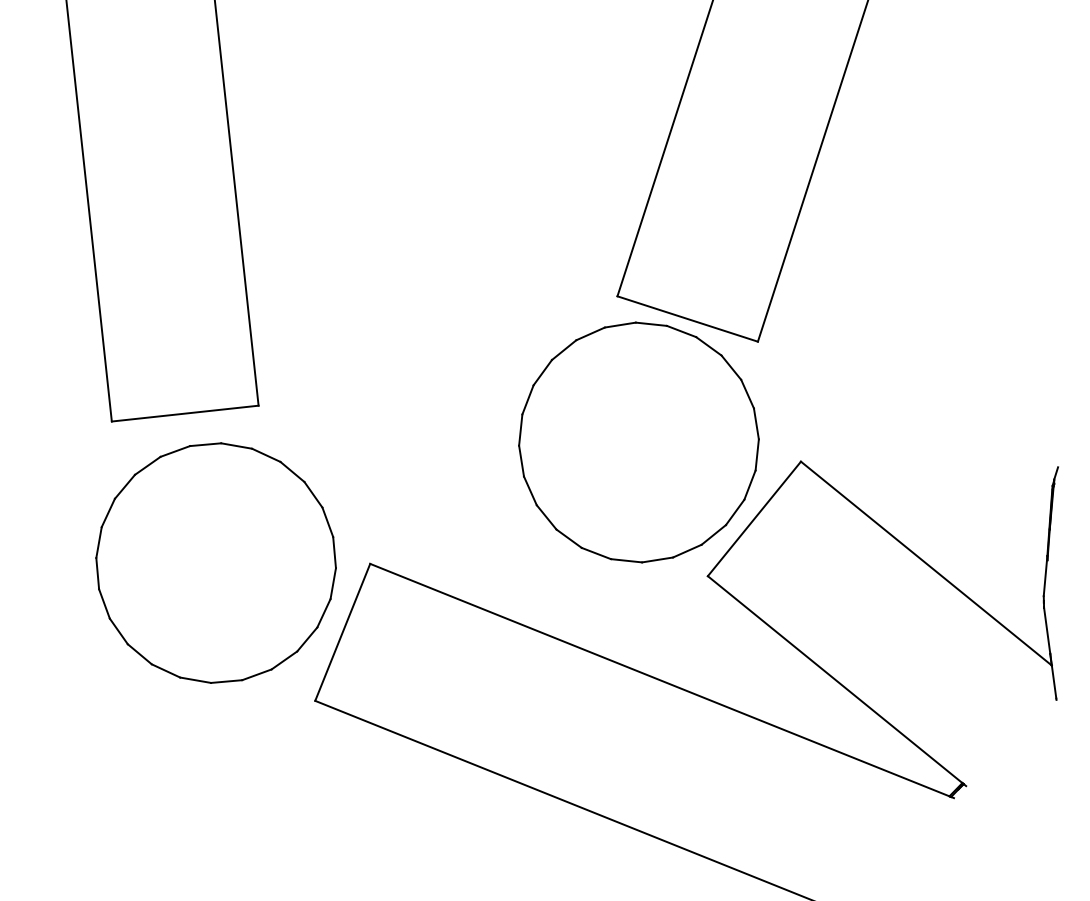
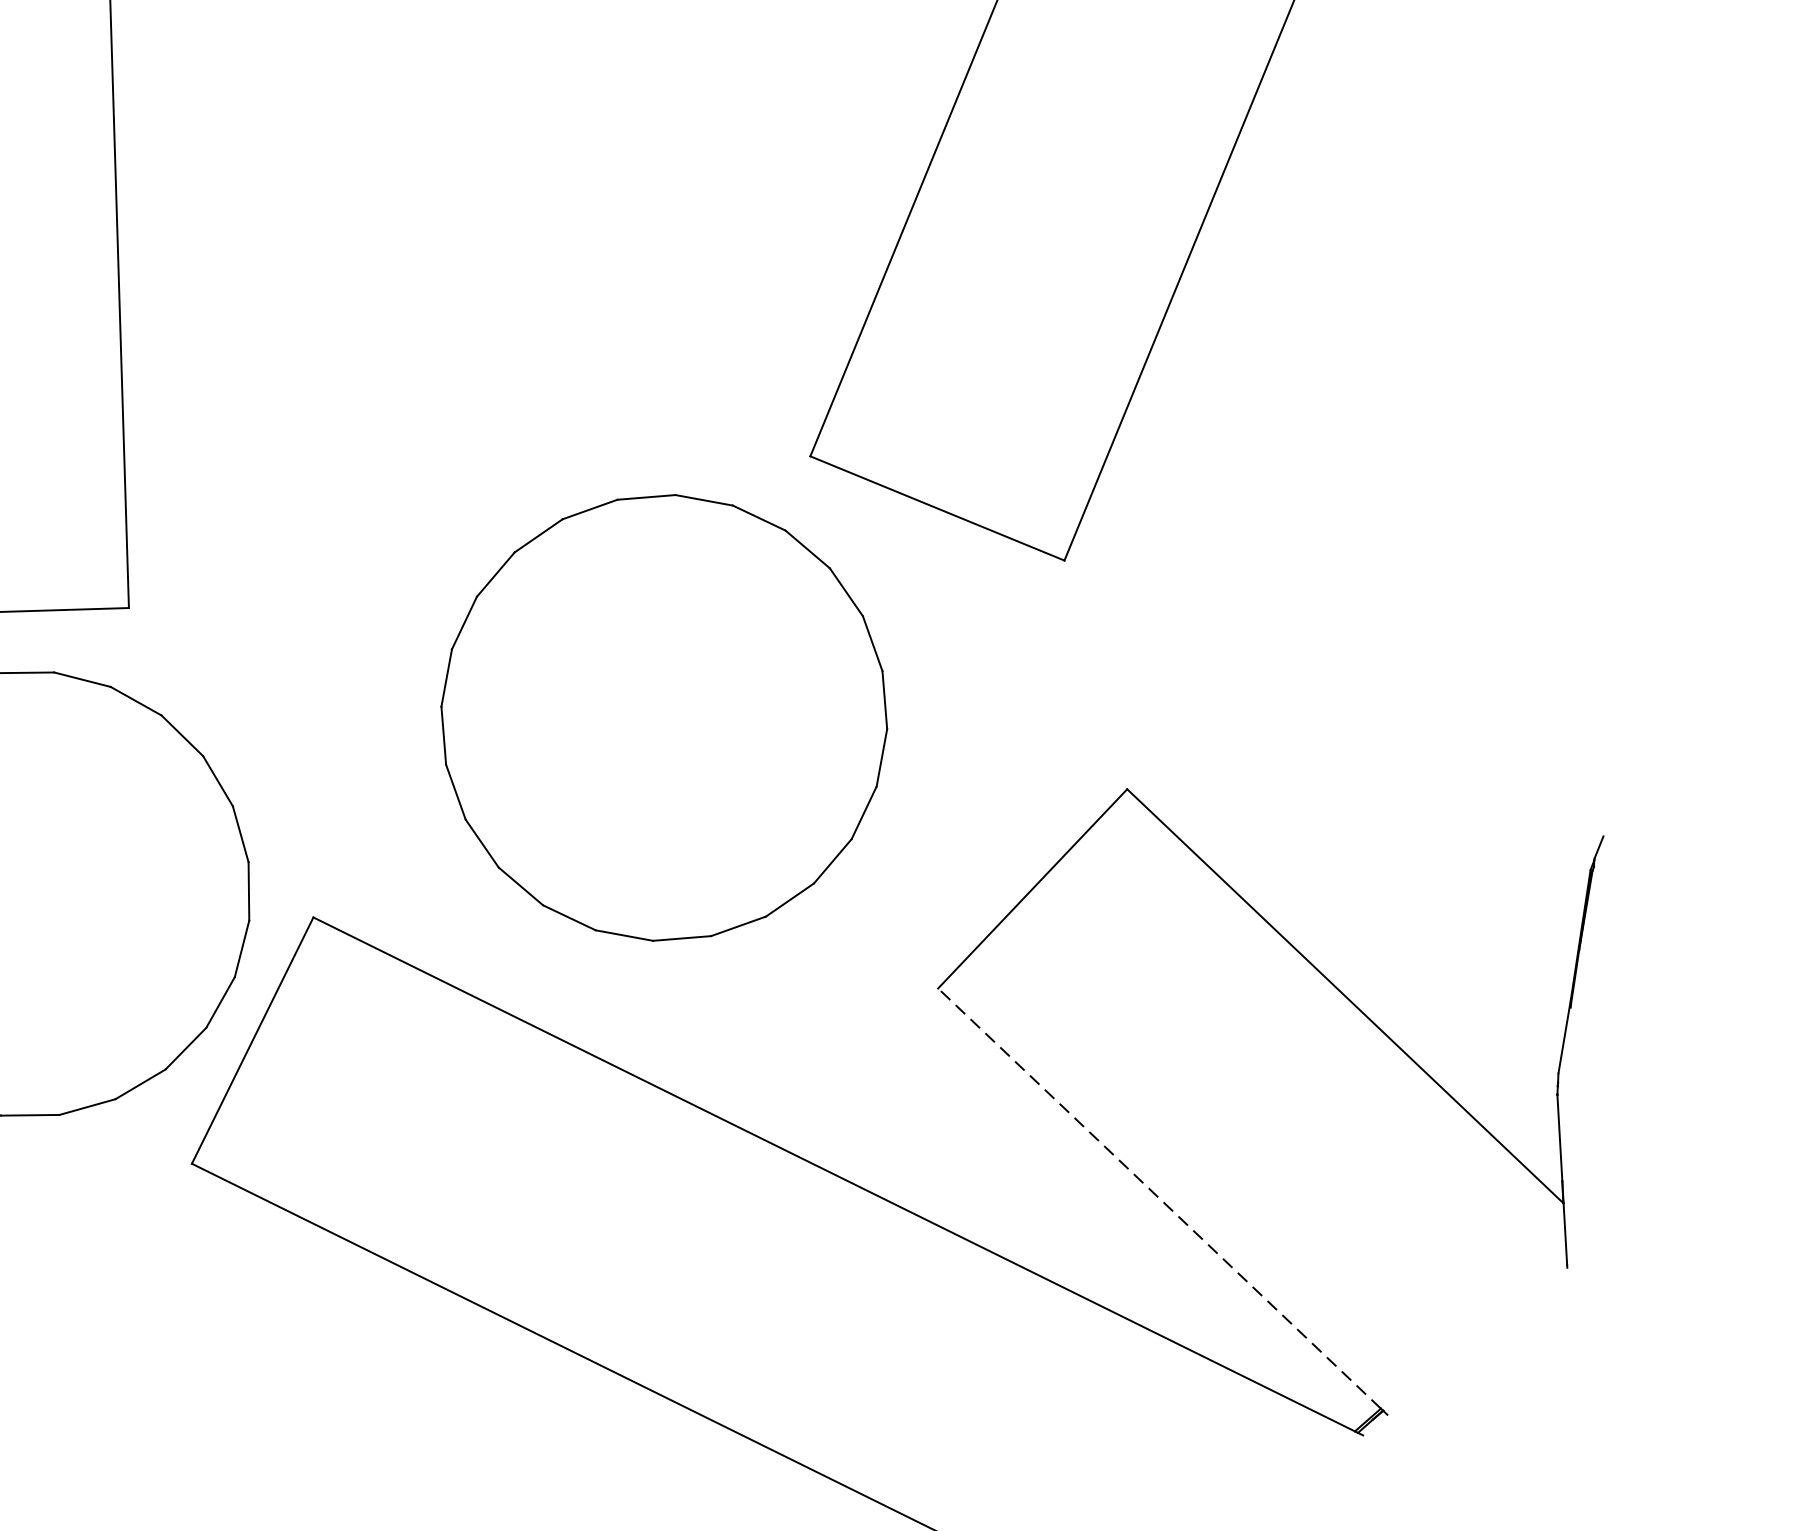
part: (638, 442) -> (663, 717), moved
line: (834, 679) -> (1158, 1198), solid -> dashed

